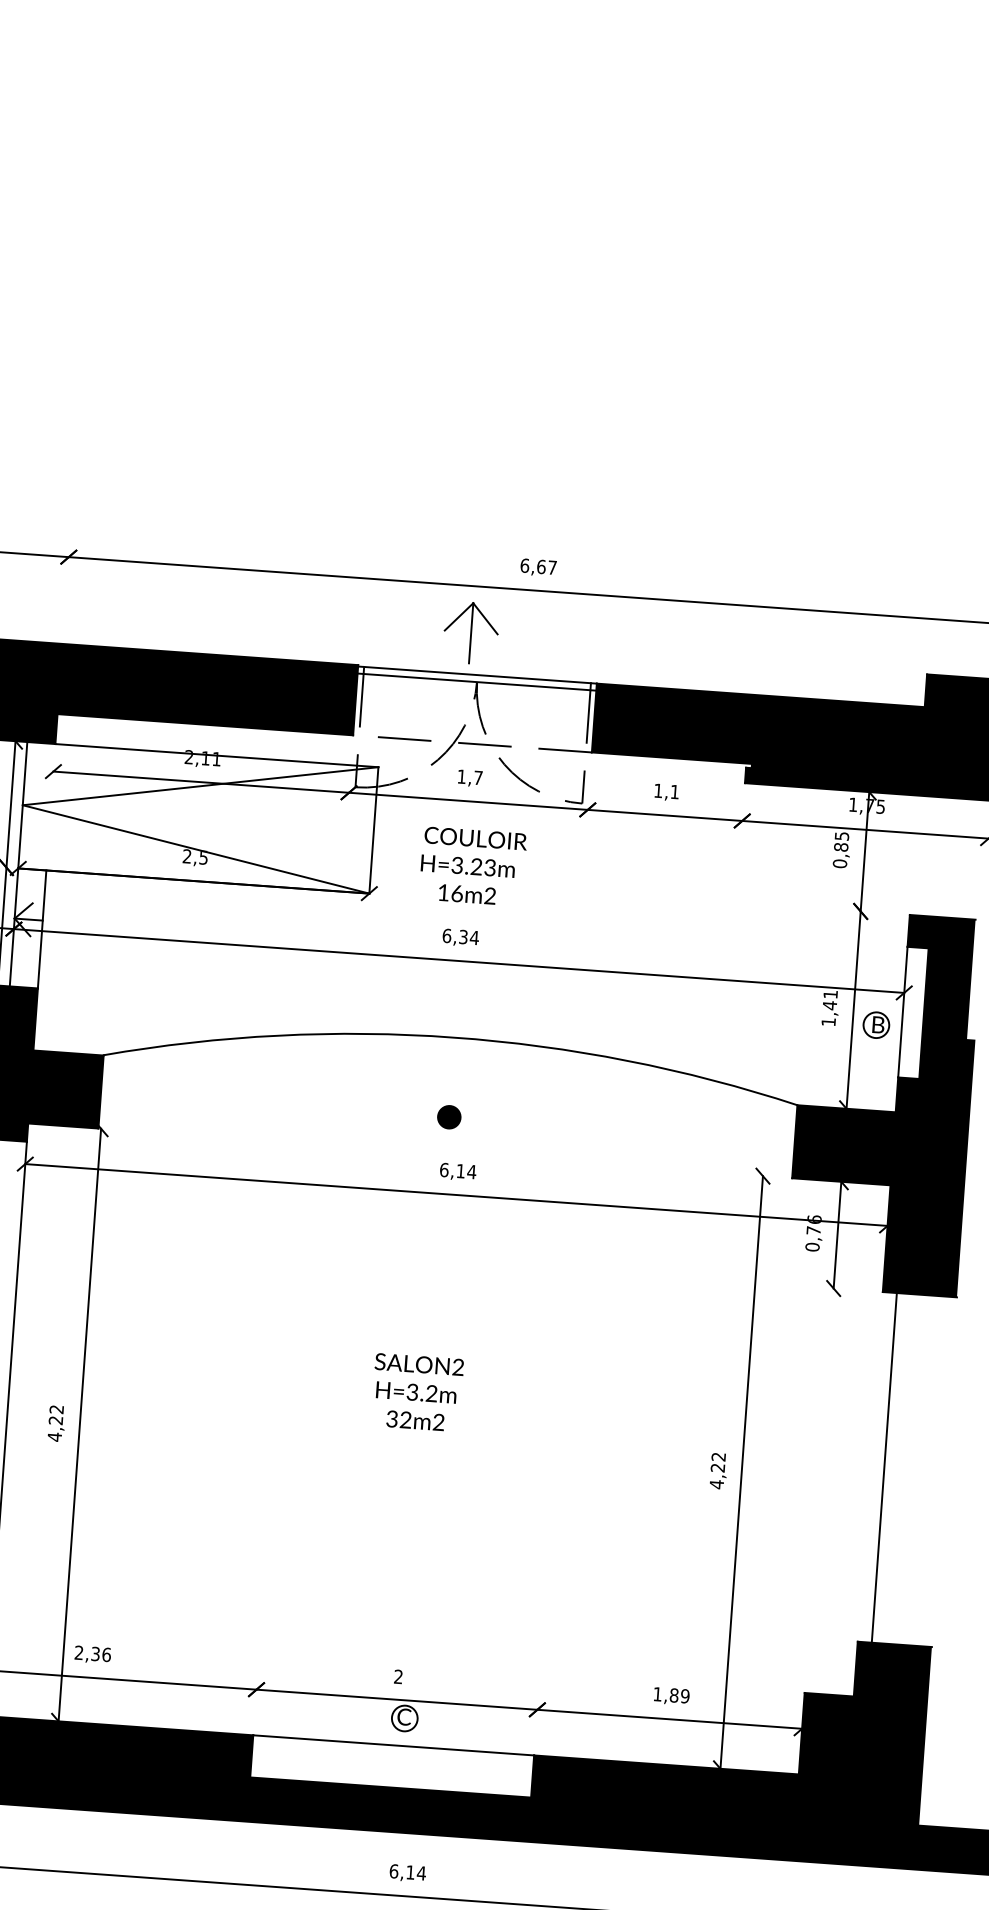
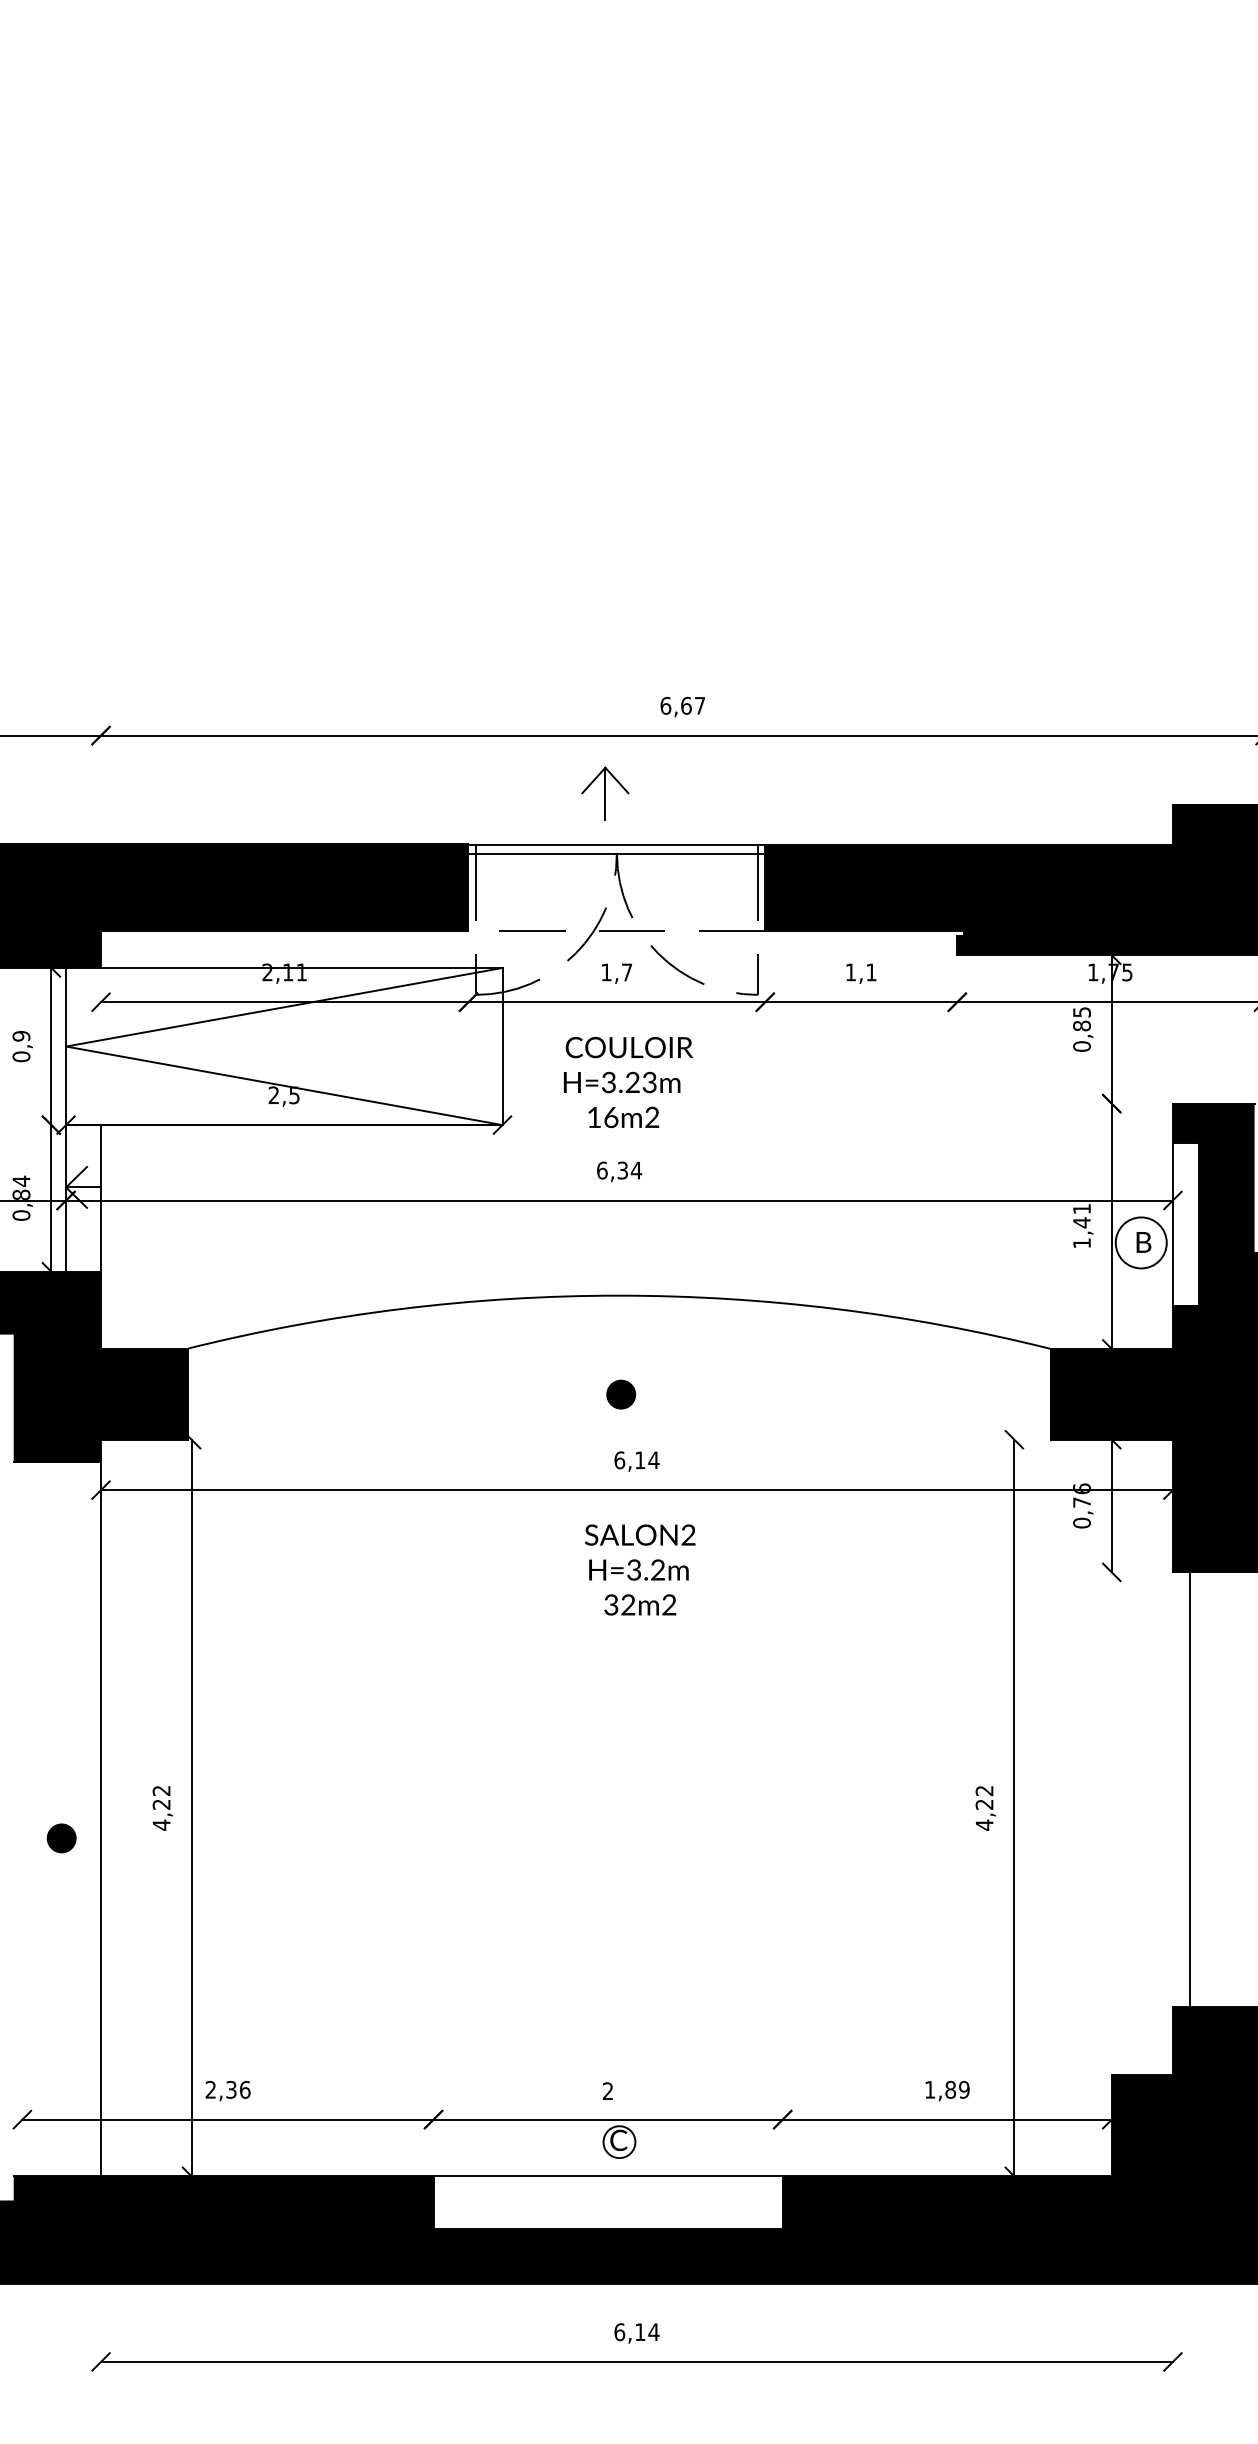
part: (471, 632) -> (605, 793), size x0.7
circle: (876, 1024) -> (1141, 1242), size x1.6
text: (417, 1392) -> (640, 1569), moved

